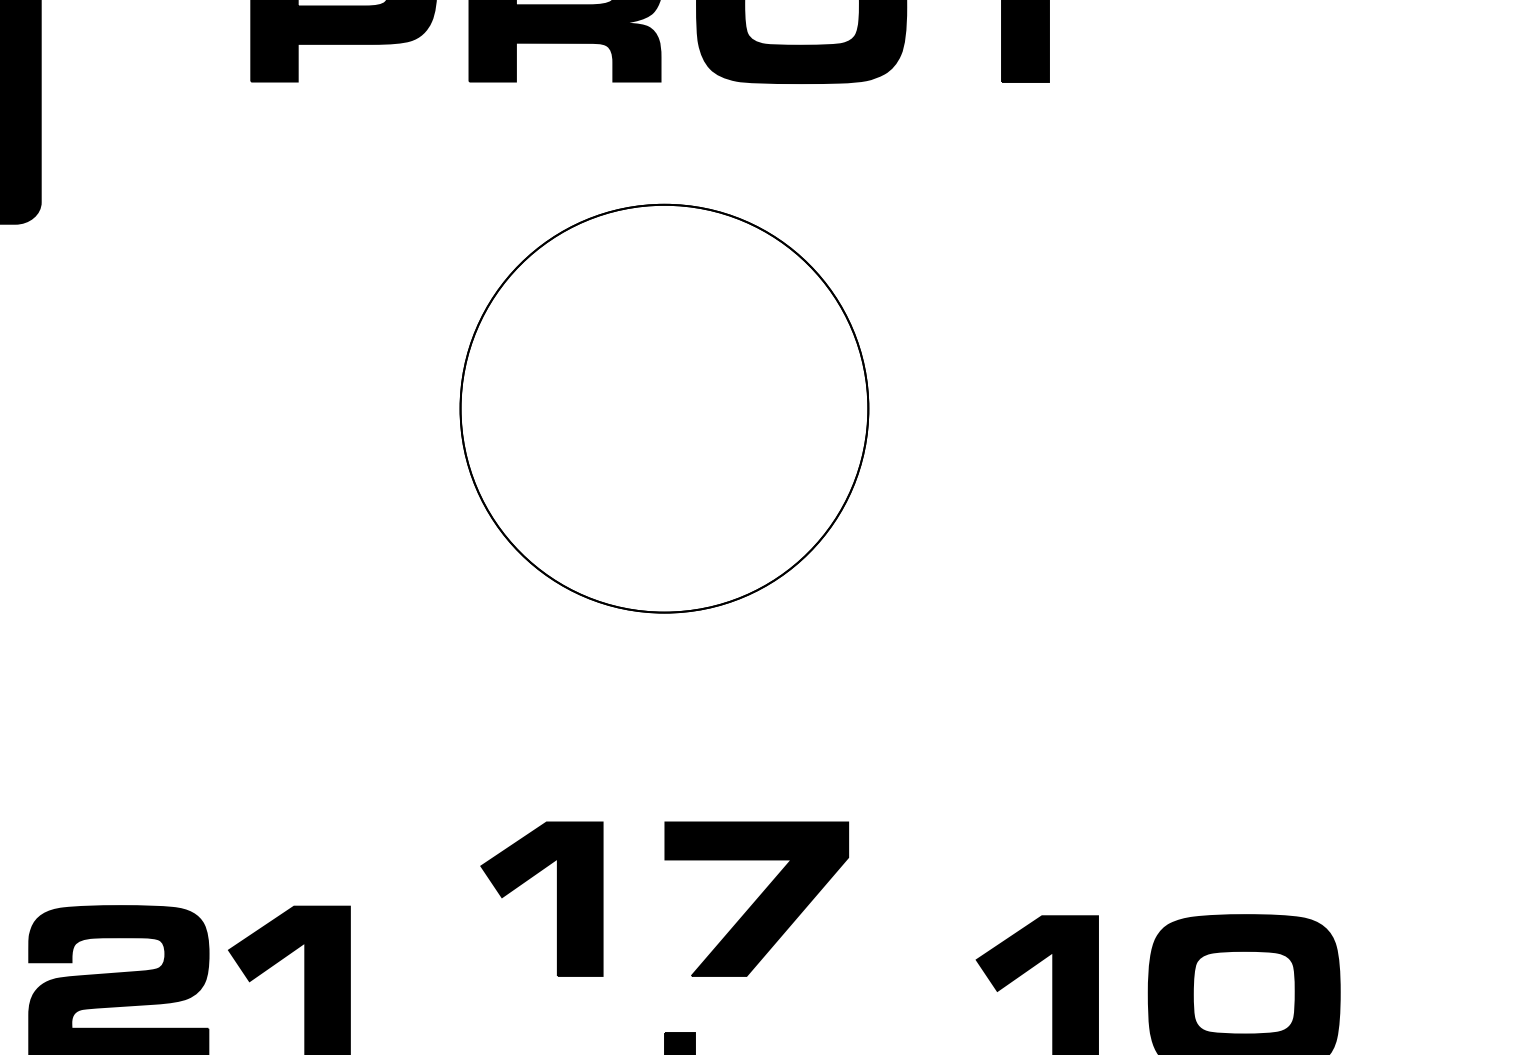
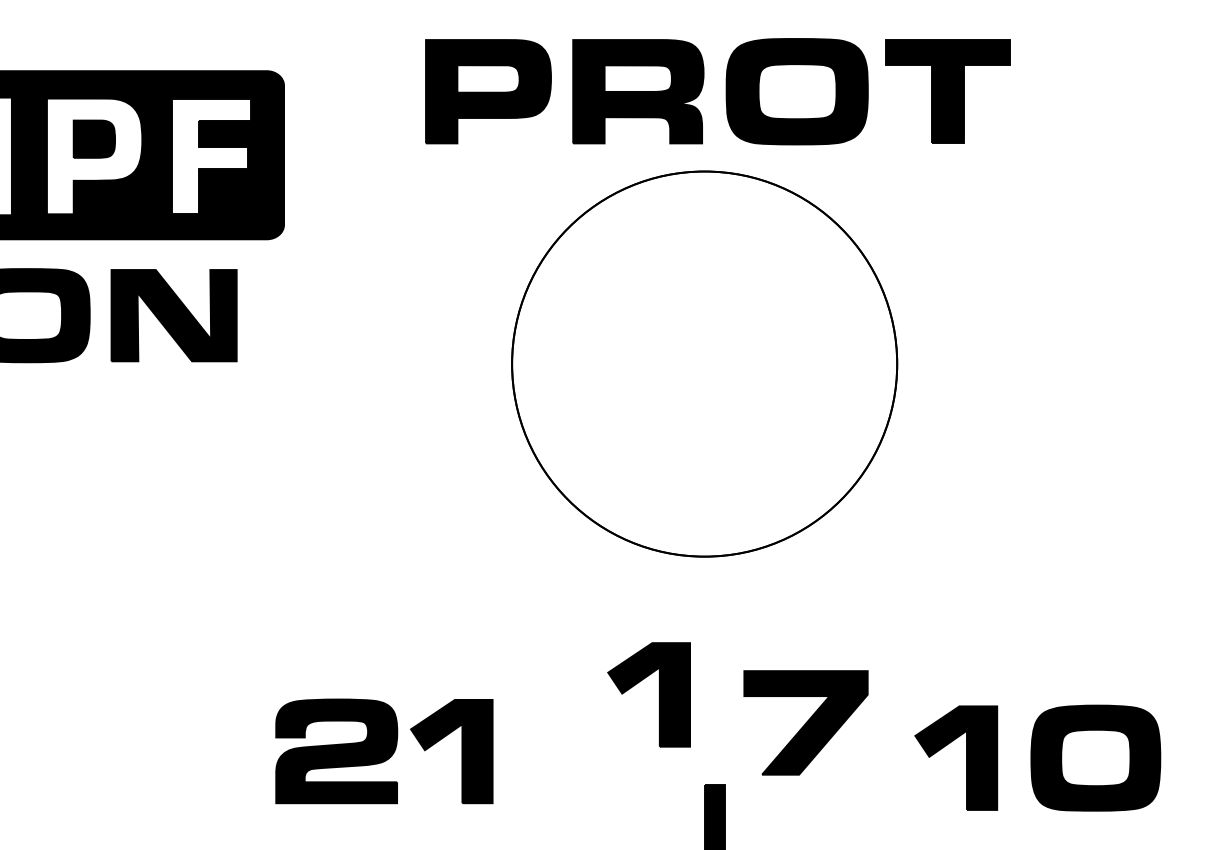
part: (664, 407) -> (704, 363), size x1.4
part: (557, 898) -> (659, 694), moved
part: (756, 898) -> (805, 722), moved

